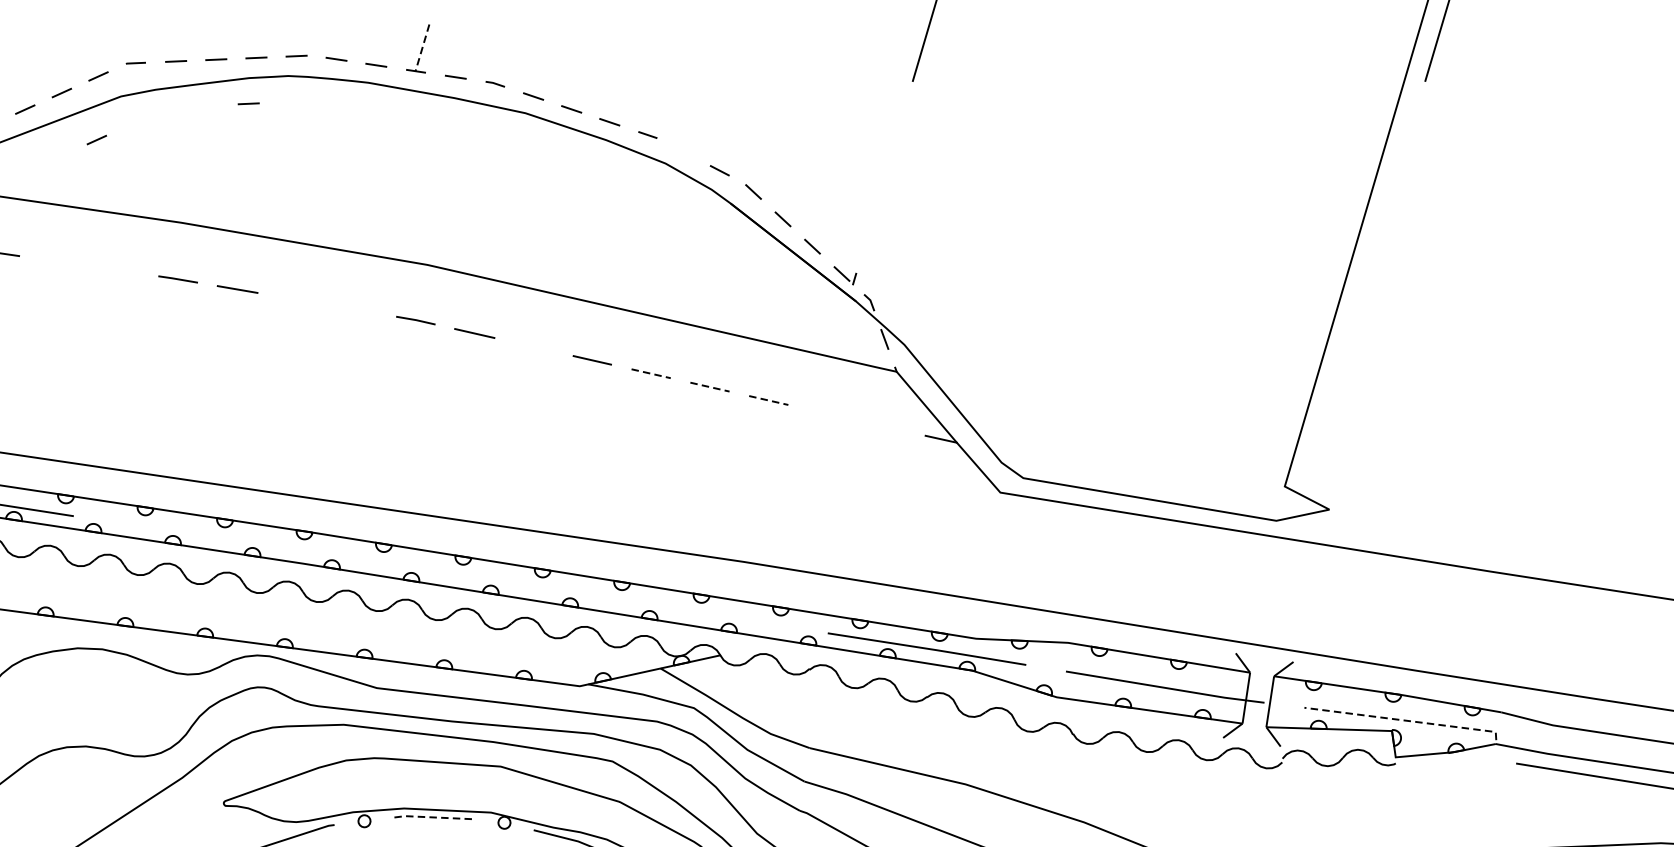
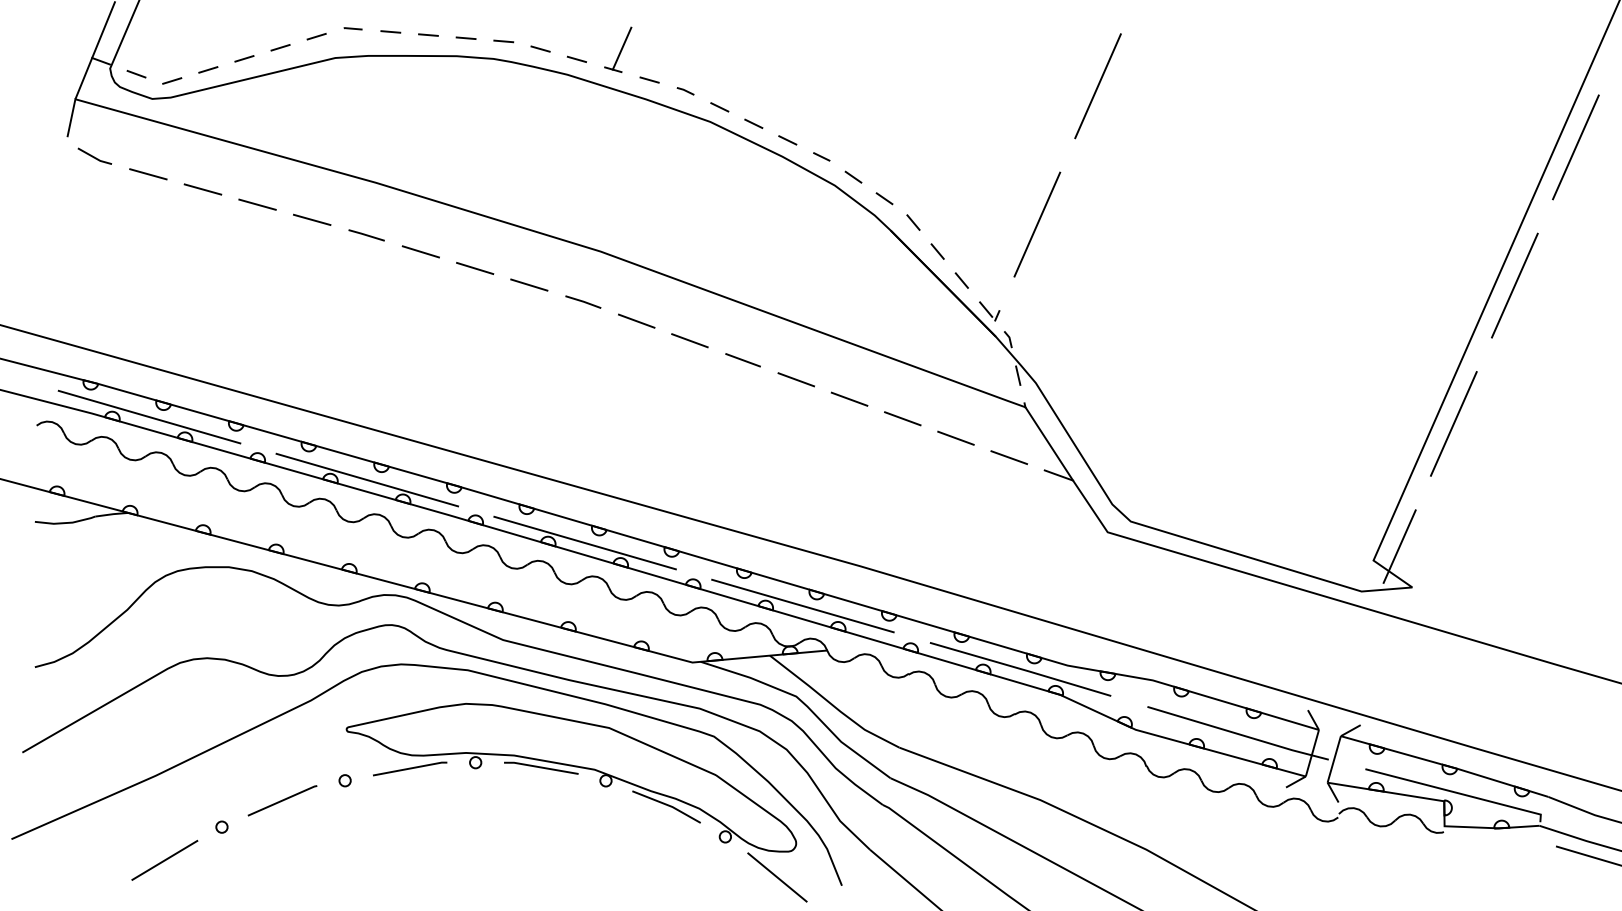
line: (422, 47) -> (622, 48), dashed -> solid
line: (248, 103) -> (453, 79), removed
line: (96, 139) -> (307, 95), removed
line: (684, 151) -> (853, 176), added
line: (884, 177) -> (1037, 224), added
line: (1396, 177) -> (1514, 285), added
line: (58, 261) -> (257, 204), added
line: (117, 270) -> (311, 219), added
line: (297, 299) -> (475, 268), added
line: (356, 309) -> (529, 284), added
line: (1350, 331) -> (1453, 423), added
line: (533, 346) -> (689, 340), added
line: (651, 373) -> (796, 379), dashed -> solid
line: (709, 387) -> (849, 399), dashed -> solid
line: (768, 400) -> (902, 418), dashed -> solid
line: (826, 413) -> (955, 437), added
line: (886, 426) -> (1009, 457), added
line: (1310, 468) -> (1399, 546), added
line: (212, 536) -> (367, 479), added
line: (449, 574) -> (584, 542), added
line: (688, 611) -> (802, 605), added
line: (1403, 720) -> (1456, 792), dashed -> solid
line: (433, 817) -> (540, 767), dashed -> solid

